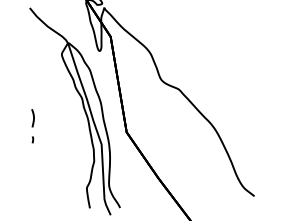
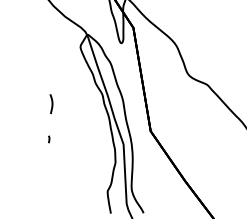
line: (33, 118) -> (51, 104), moved

